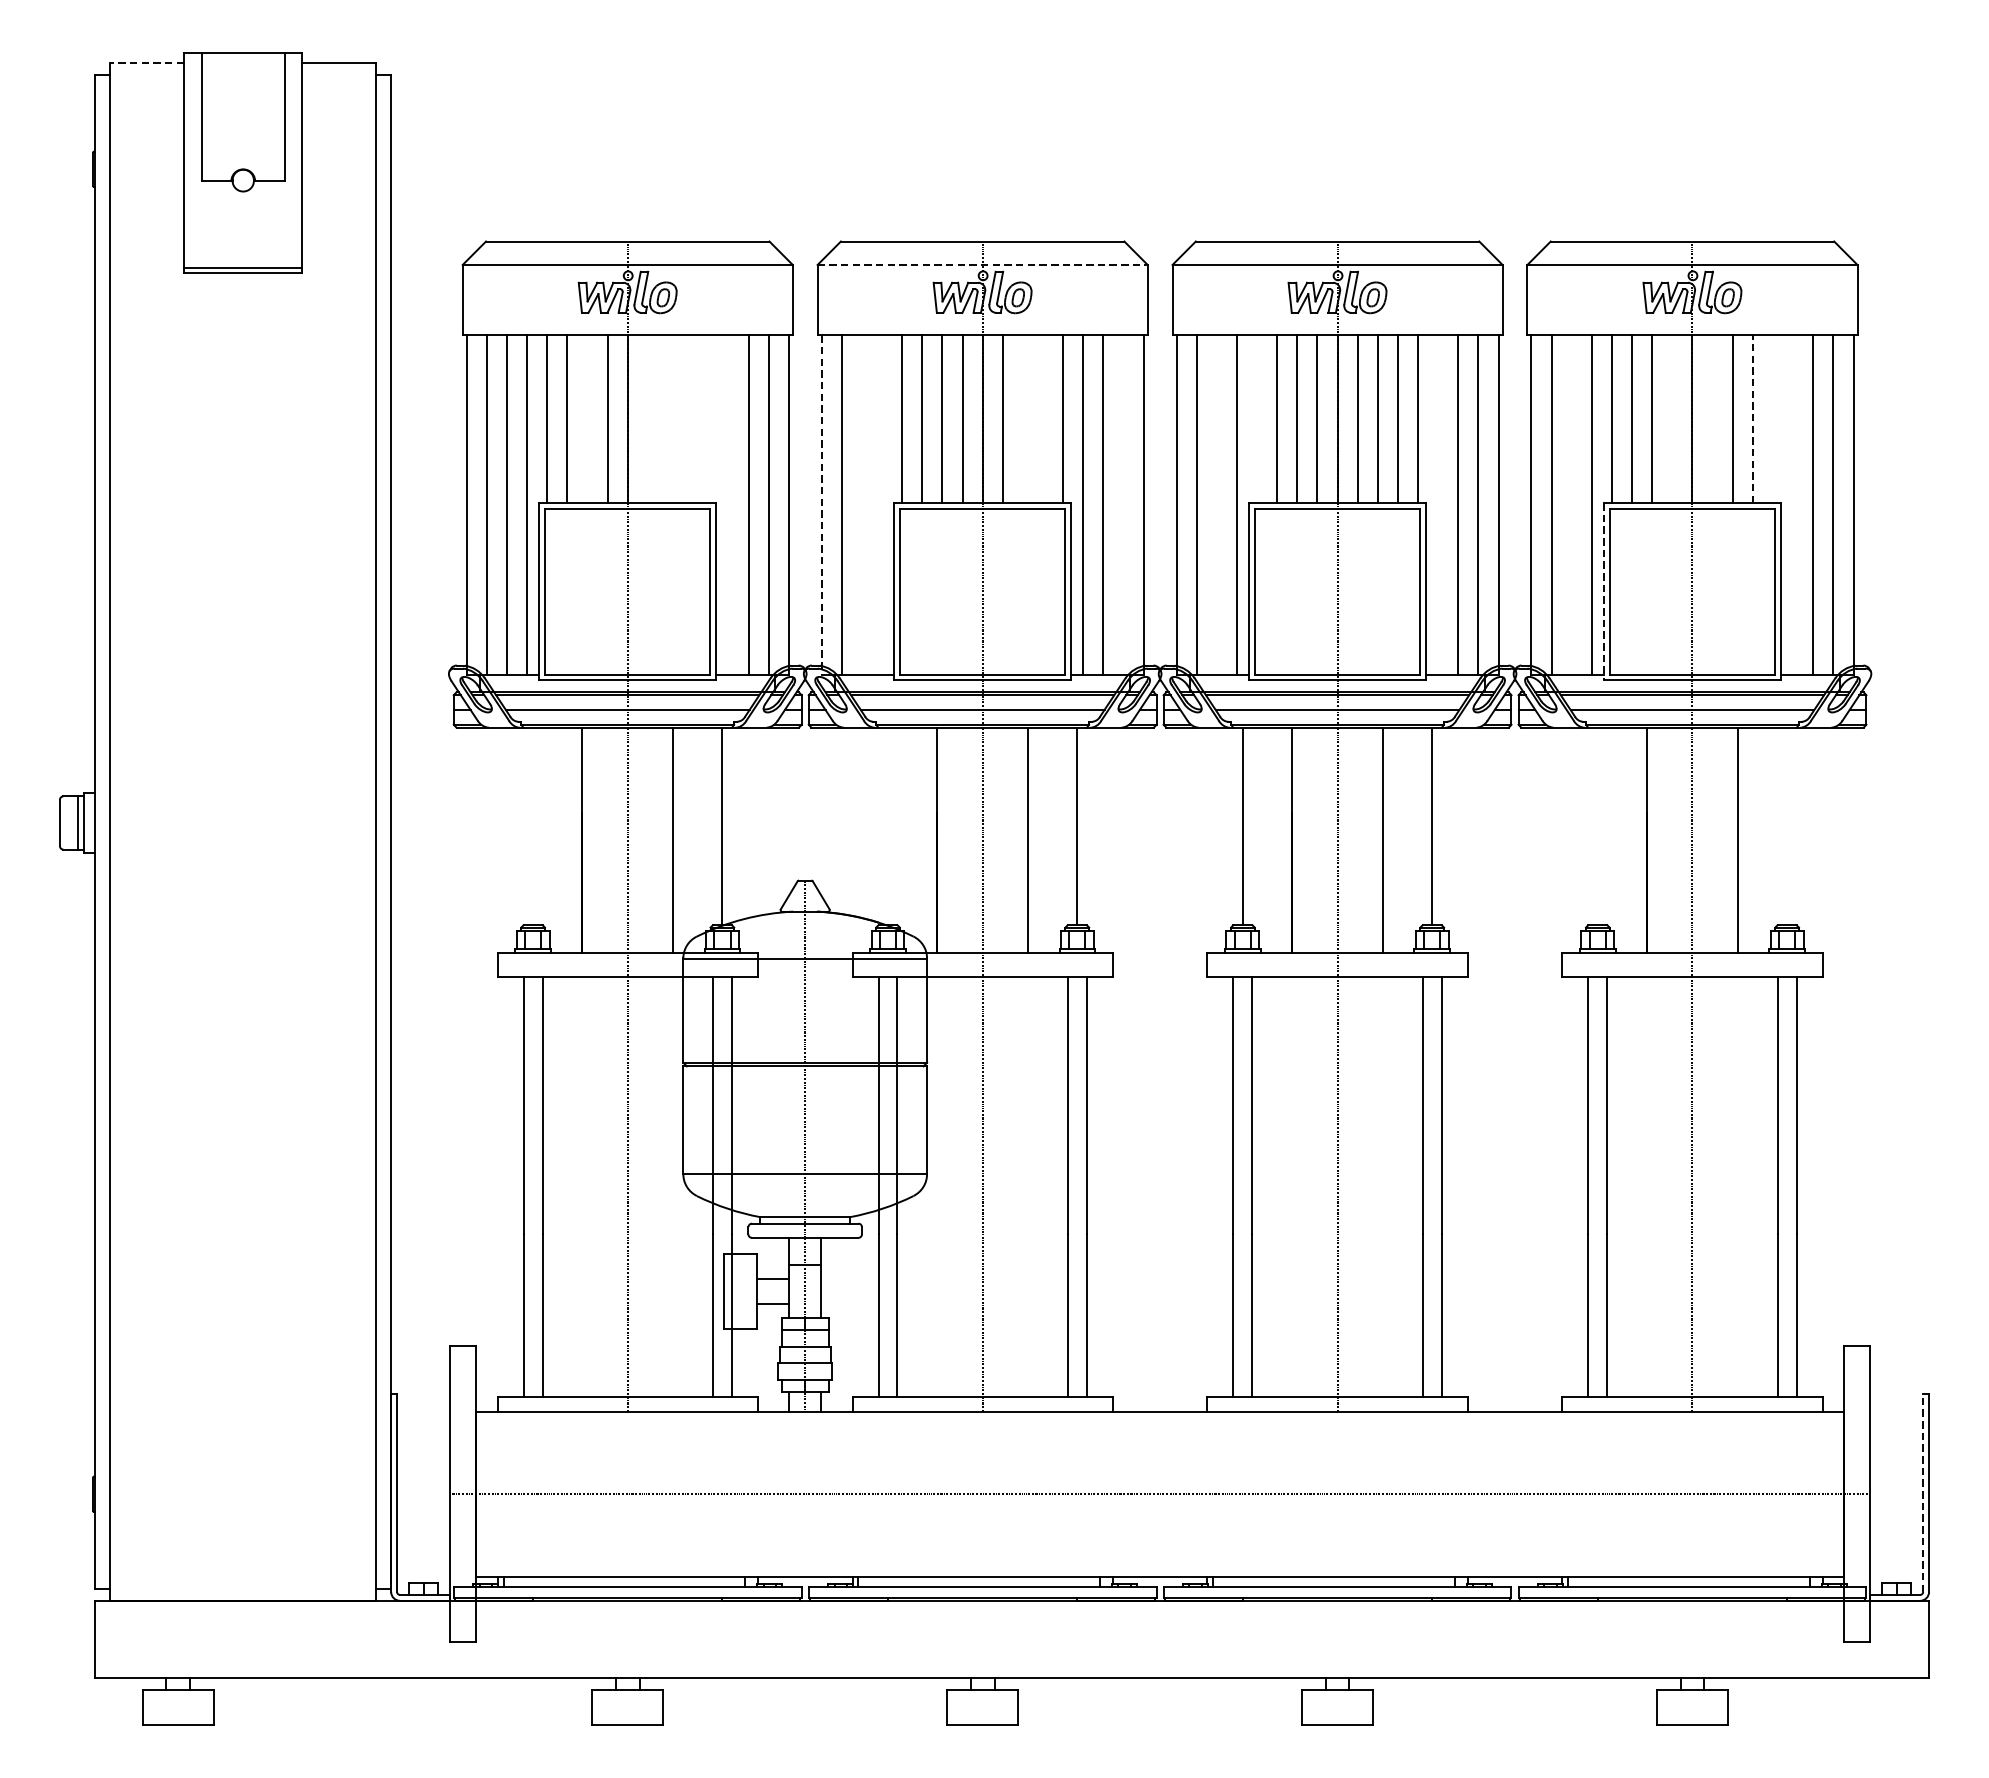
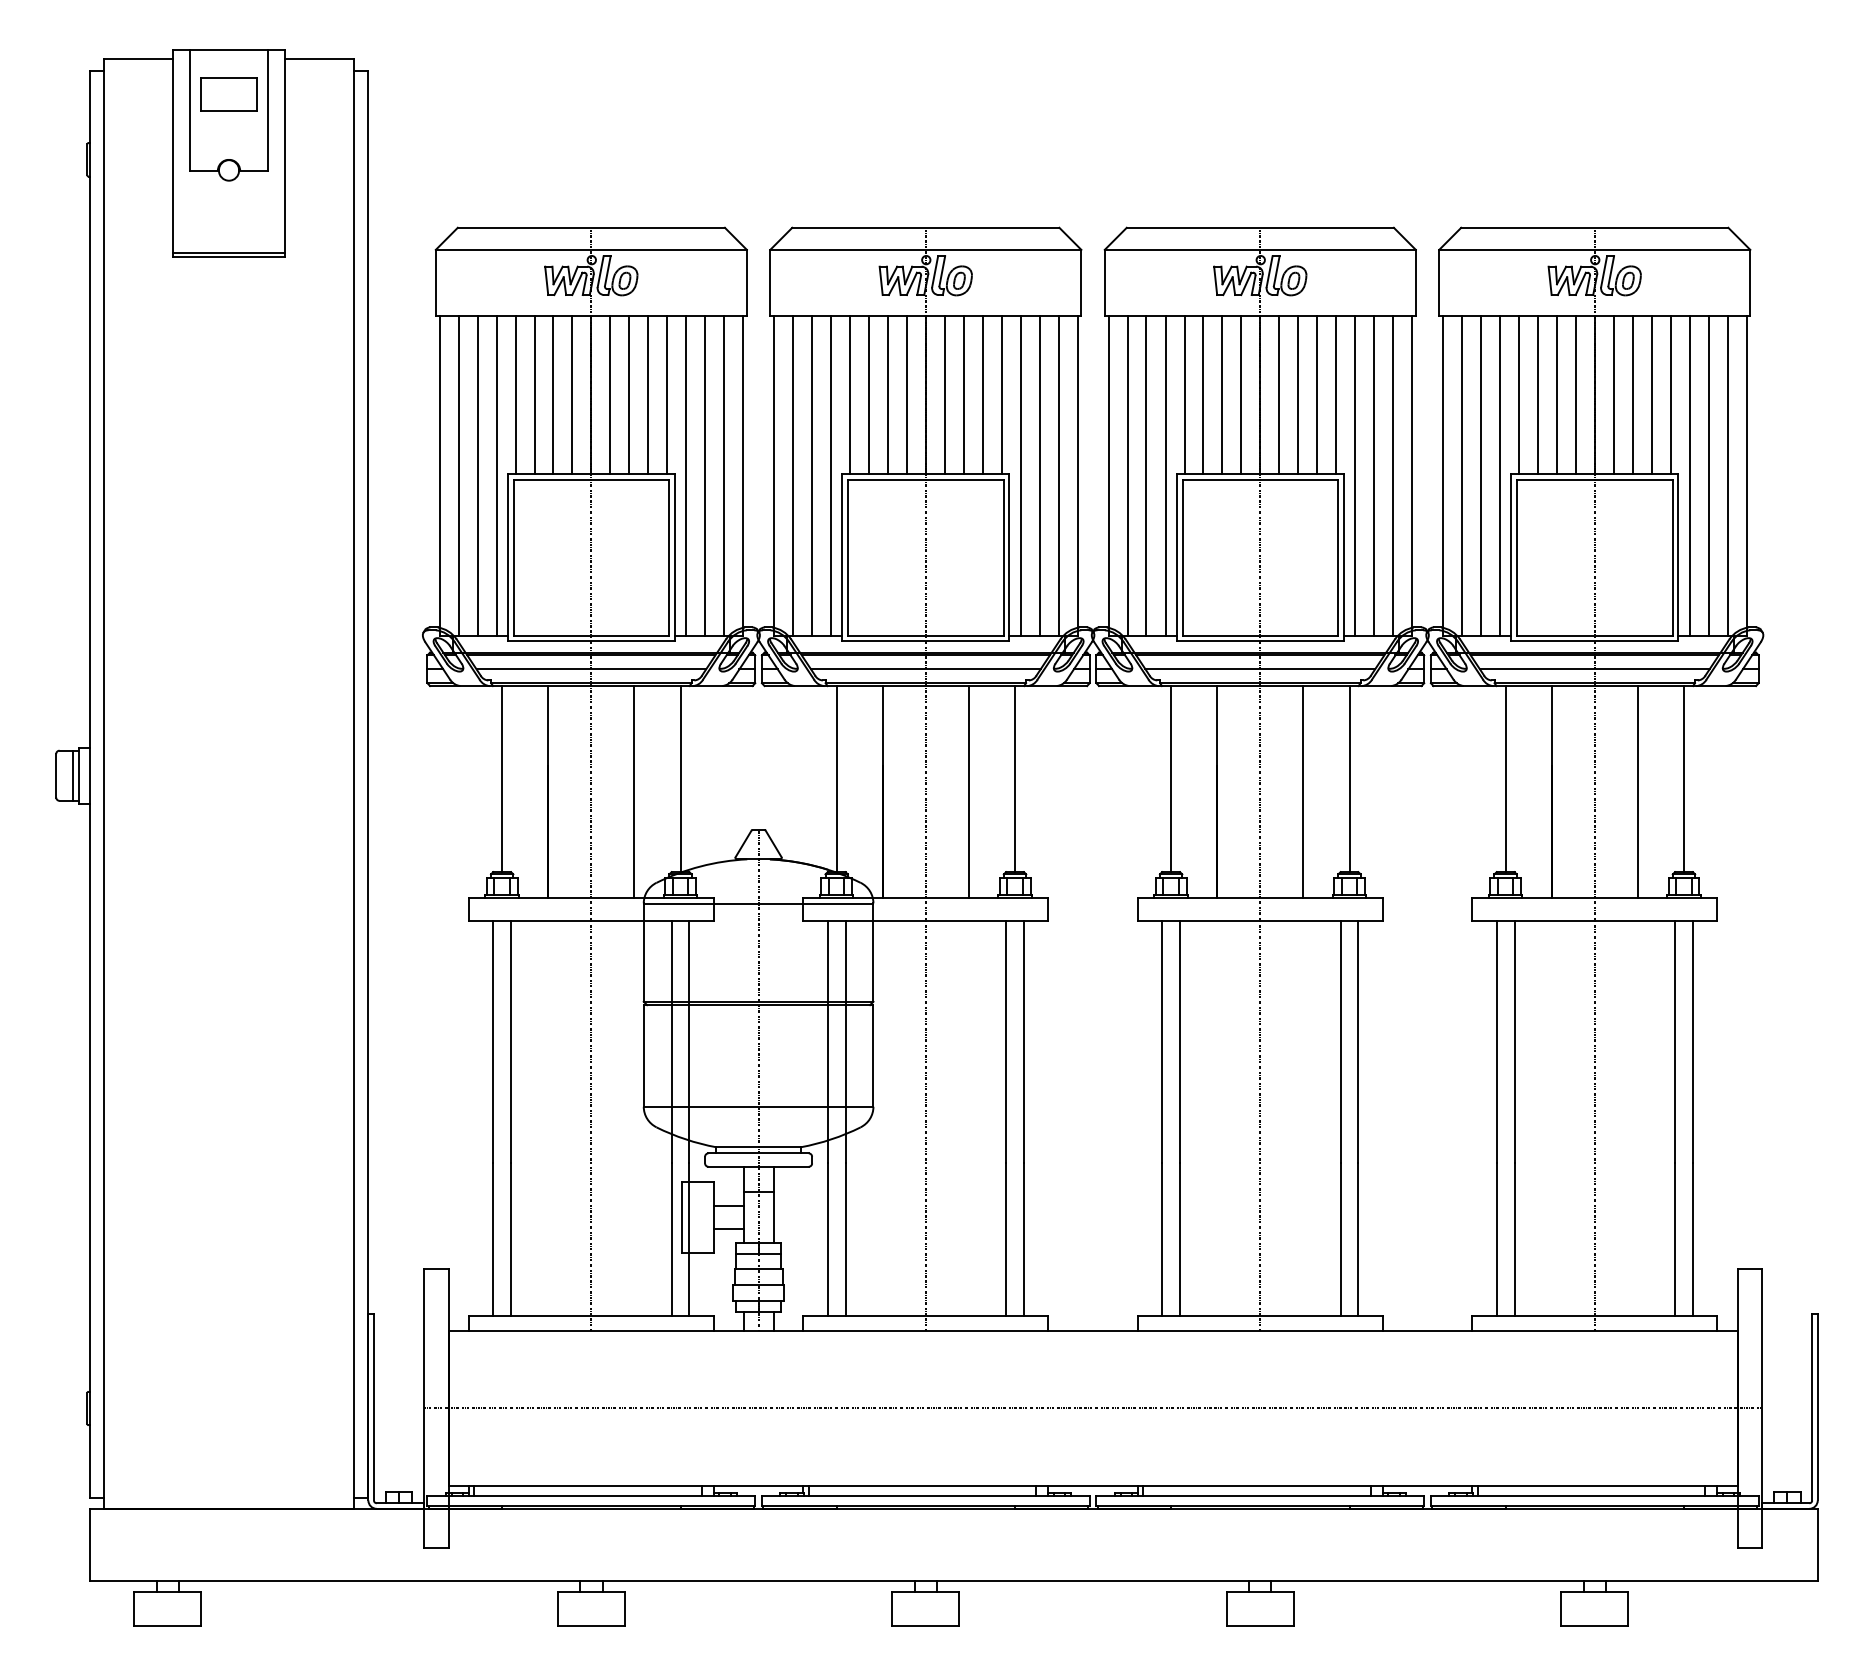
line: (147, 62) -> (138, 59), dashed -> solid
part: (242, 100) -> (228, 94), added
line: (982, 264) -> (925, 249), dashed -> solid
line: (1752, 418) -> (1651, 394), dashed -> solid
line: (587, 419) -> (553, 395), added
line: (648, 419) -> (610, 395), added
line: (668, 419) -> (629, 395), added
line: (688, 419) -> (648, 395), added
line: (708, 419) -> (667, 395), added
line: (1022, 419) -> (963, 395), added
line: (1042, 419) -> (982, 395), added
line: (1257, 419) -> (1184, 395), added
line: (1672, 419) -> (1575, 395), added
line: (1712, 419) -> (1613, 395), added
line: (1772, 419) -> (1670, 395), added
line: (728, 504) -> (686, 475), added
line: (822, 504) -> (774, 475), dashed -> solid
line: (862, 504) -> (812, 475), added
line: (882, 504) -> (831, 475), added
line: (1123, 504) -> (1058, 475), added
line: (1216, 504) -> (1146, 475), added
line: (1438, 504) -> (1355, 475), added
line: (1571, 504) -> (1480, 475), added
line: (1792, 504) -> (1689, 475), added
line: (1604, 591) -> (1511, 557), dashed -> solid
line: (533, 826) -> (502, 779), added
line: (887, 826) -> (836, 779), added
line: (1597, 826) -> (1505, 779), added
line: (1786, 826) -> (1683, 779), added
line: (1923, 1492) -> (1812, 1406), dashed -> solid

